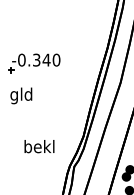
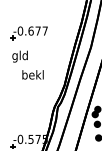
text: (45, 59) -> (37, 30), -0.340 -> -0.677
text: (38, 146) -> (32, 74), moved

